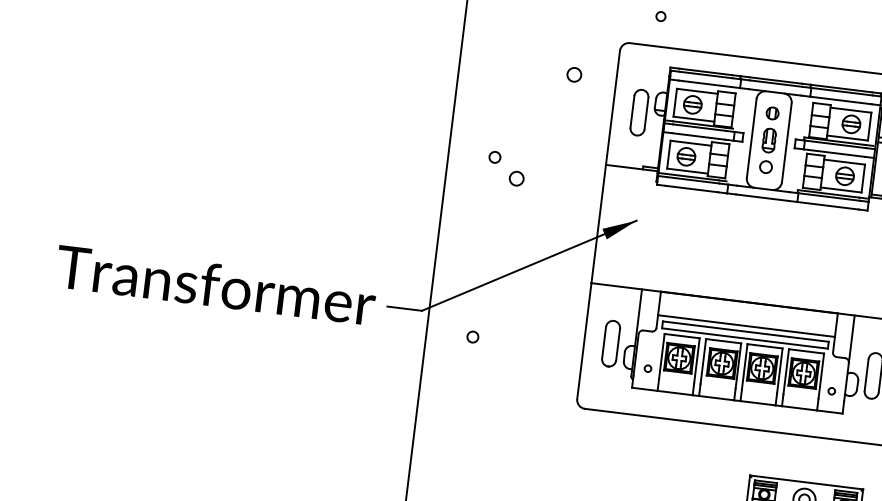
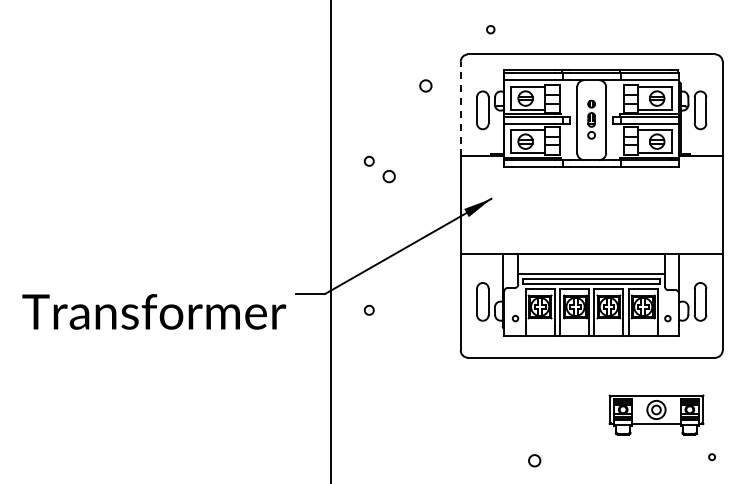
line: (612, 107) -> (460, 108), solid -> dashed
part: (769, 139) -> (591, 119), size x0.7
text: (216, 284) -> (154, 311), moved

